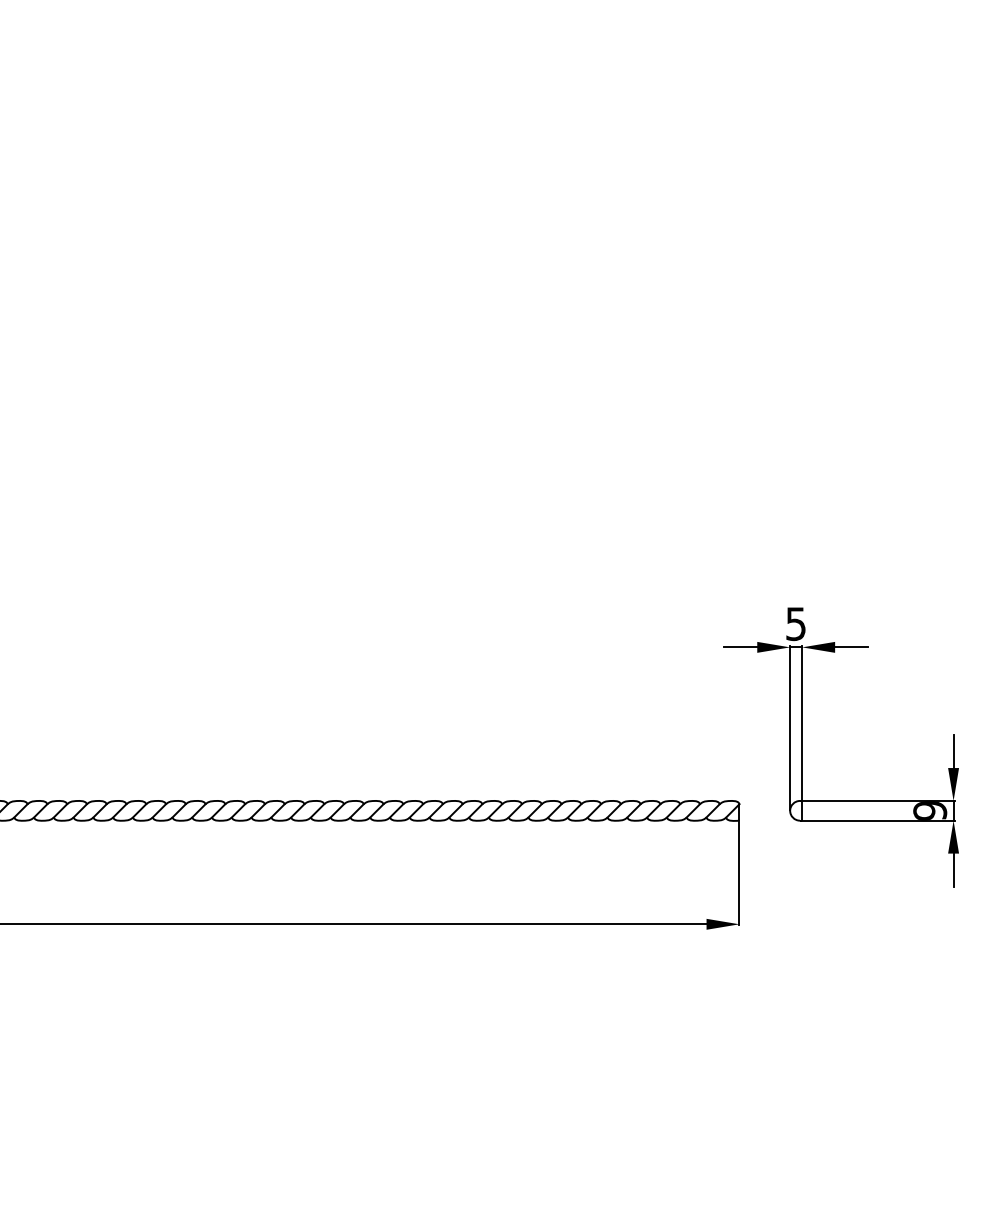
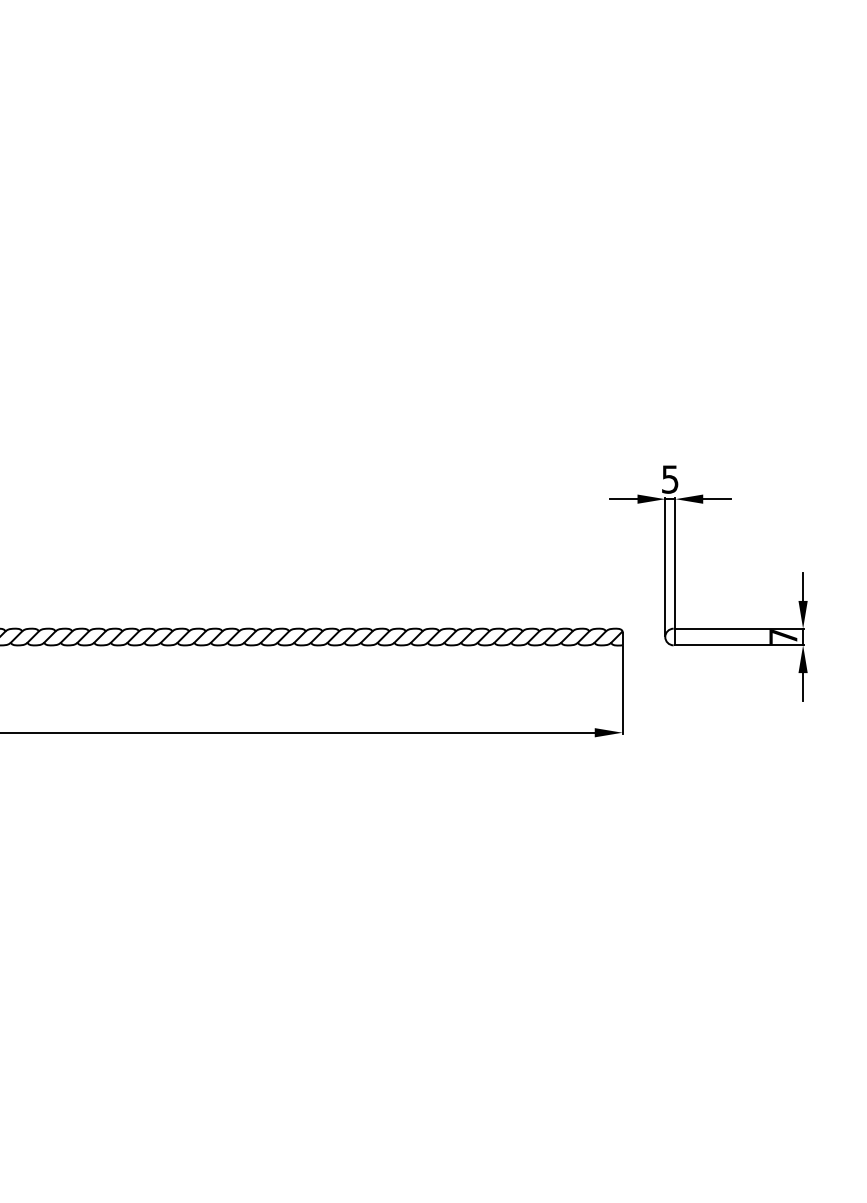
text: (930, 810) -> (783, 636), 9 -> 7

